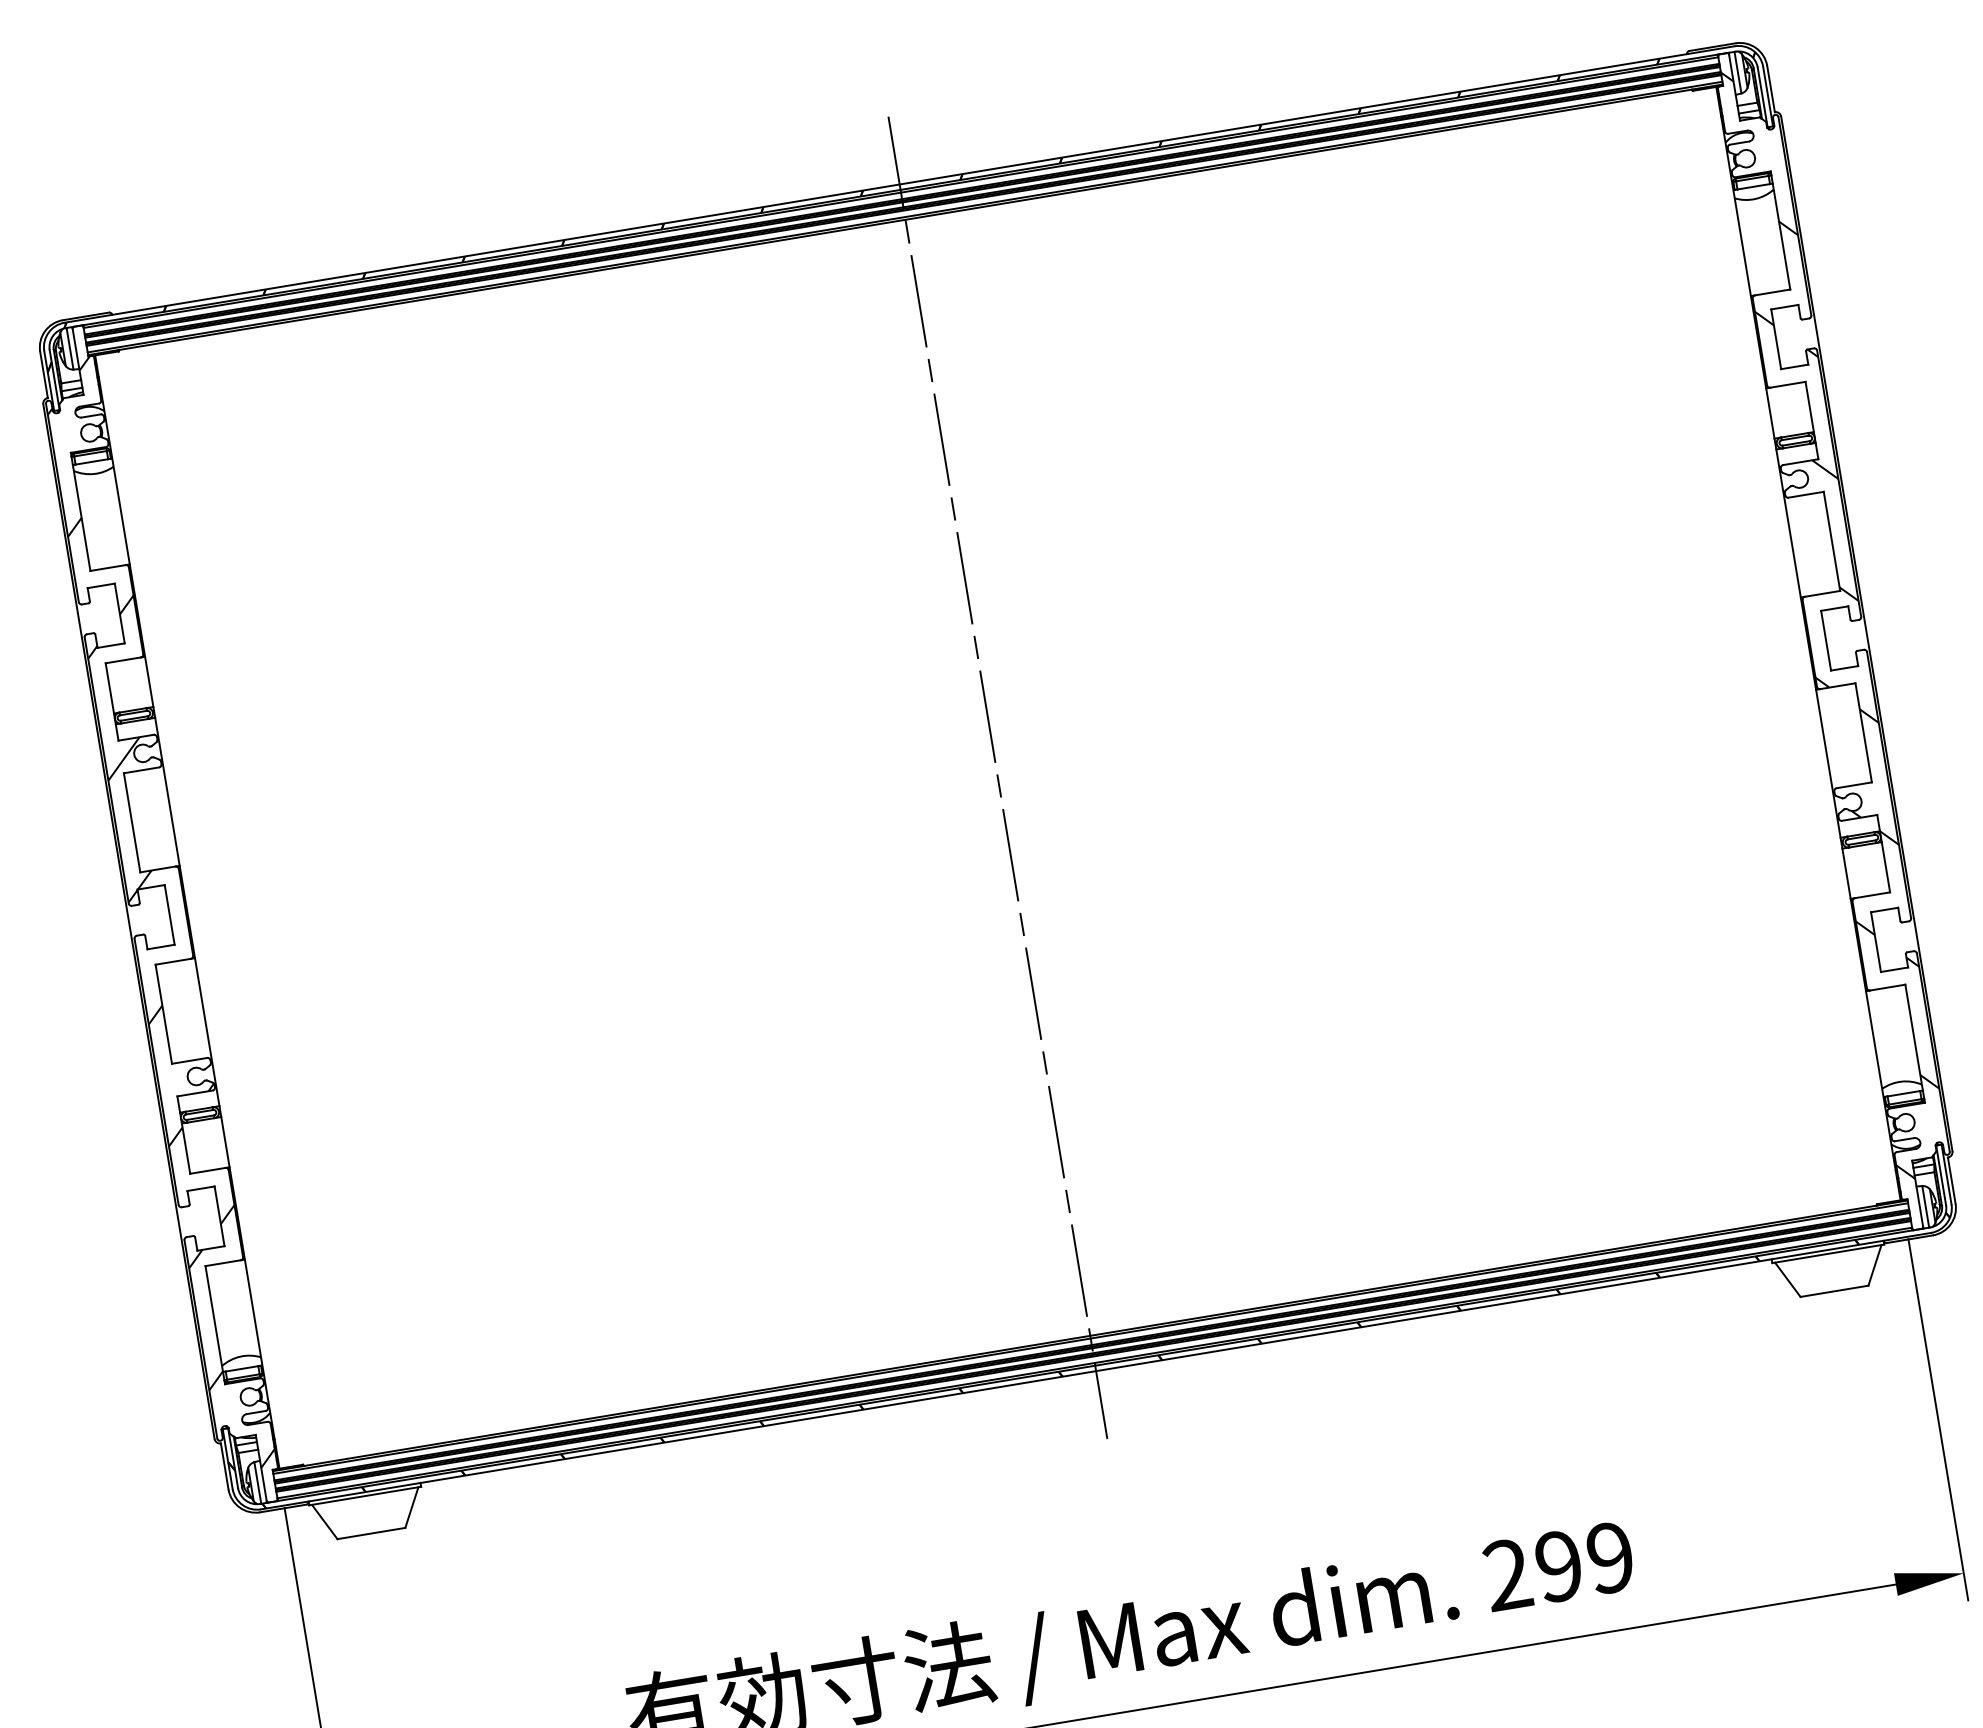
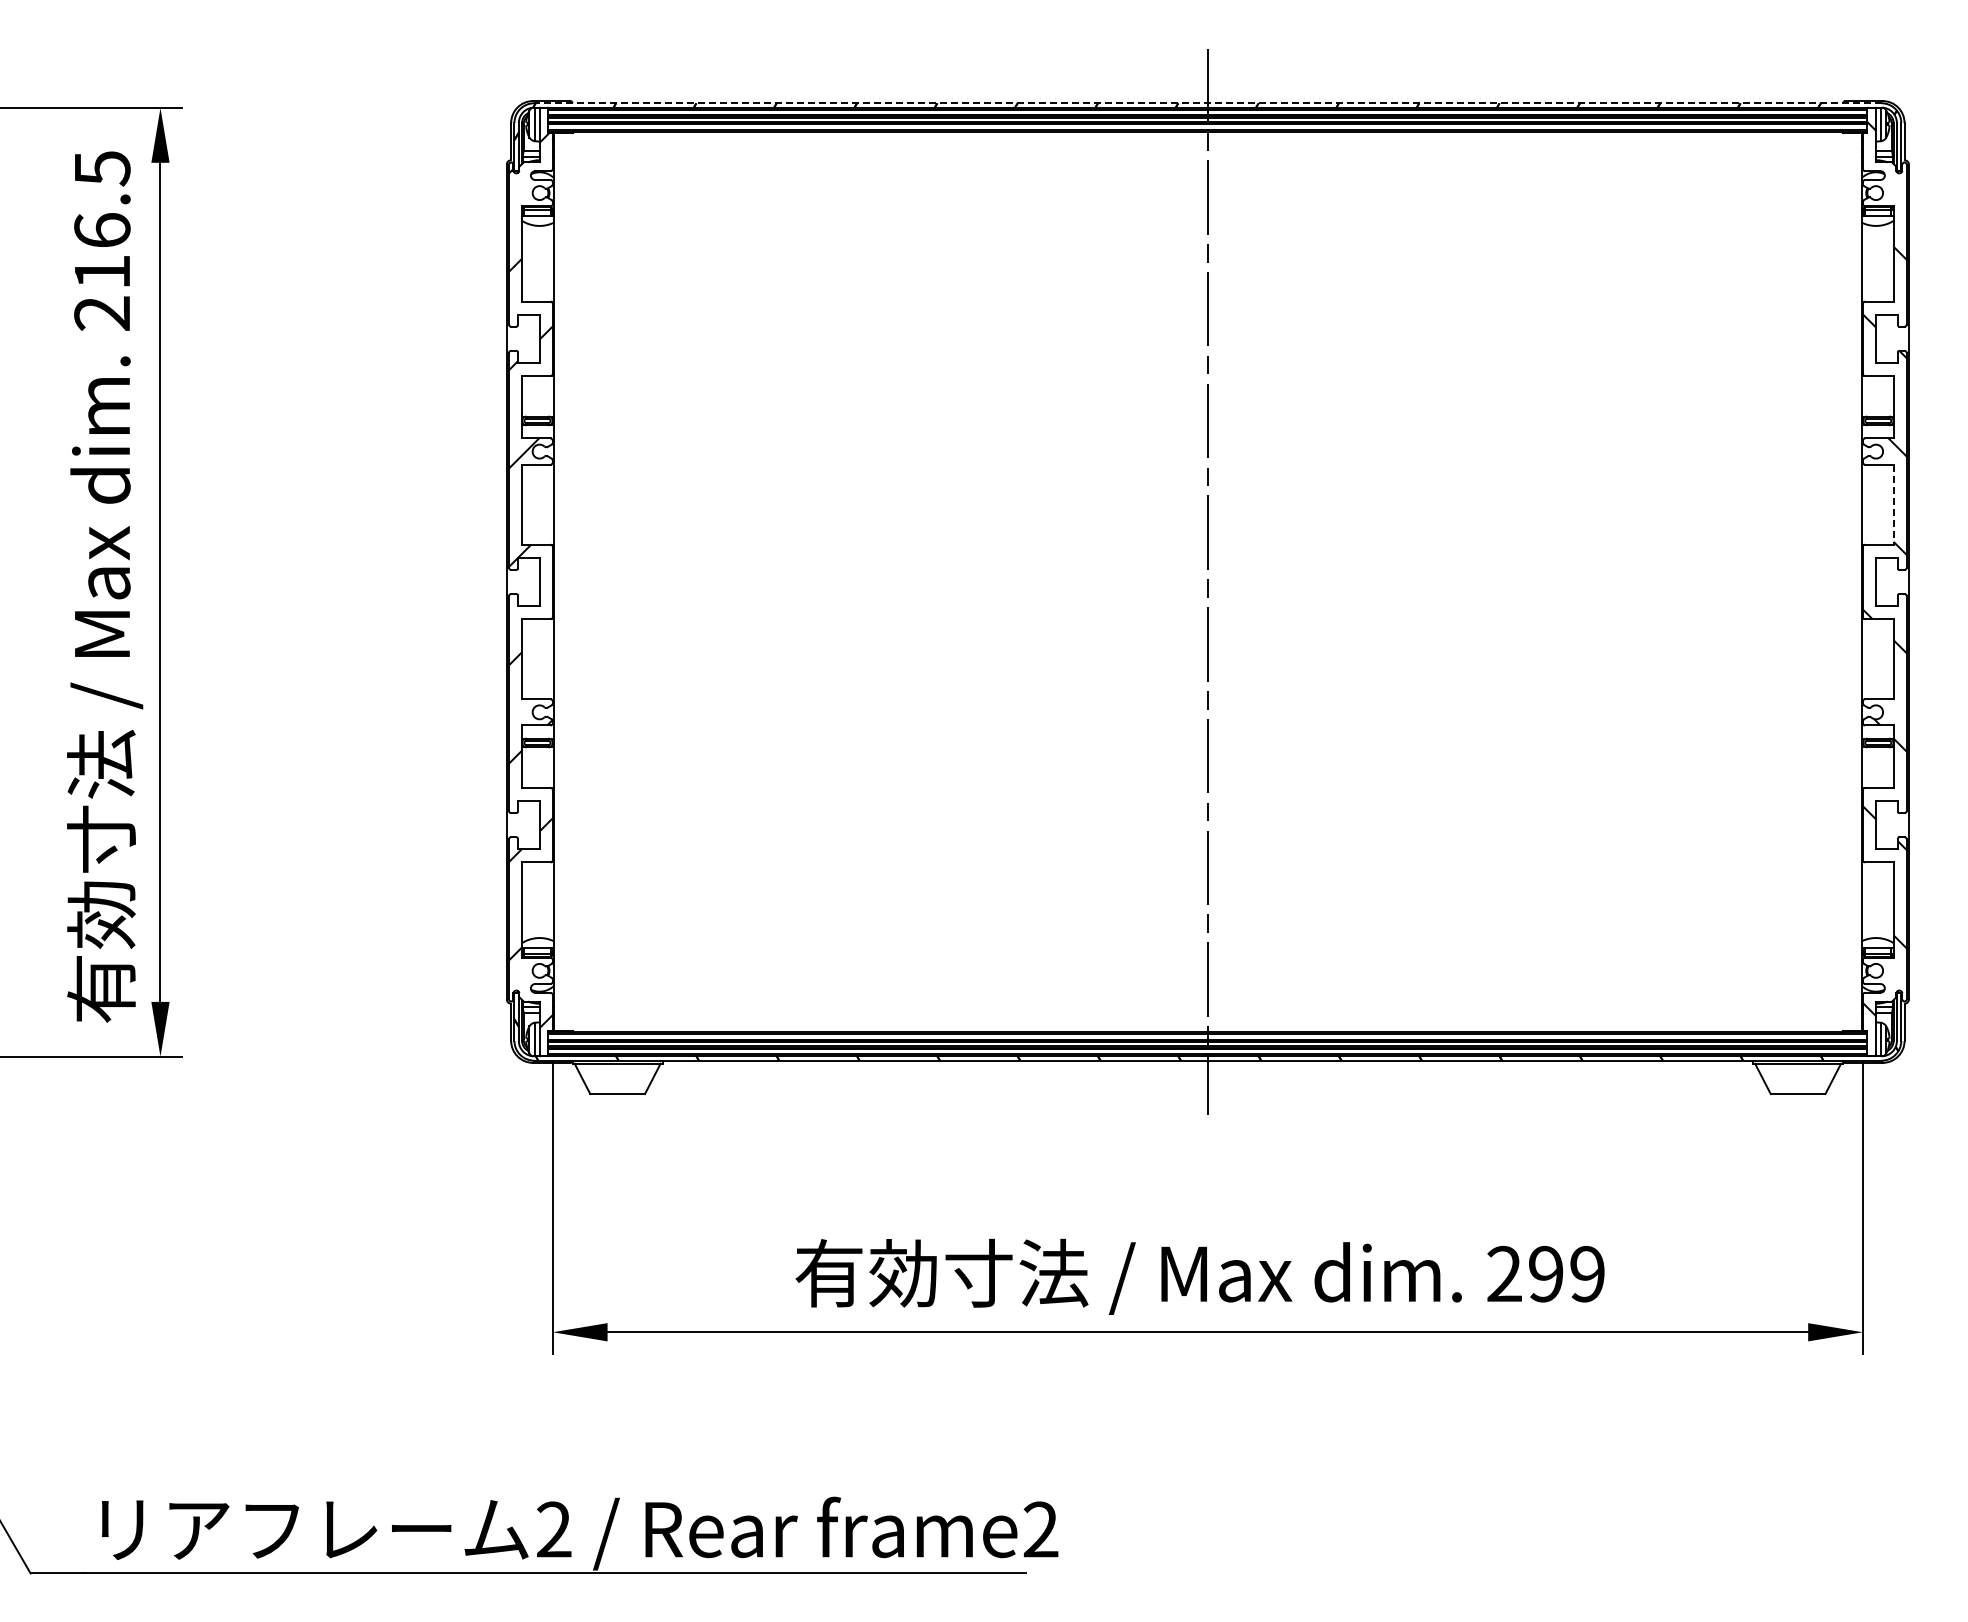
line: (899, 184) -> (1207, 103), solid -> dashed
line: (1831, 541) -> (1893, 504), solid -> dashed

